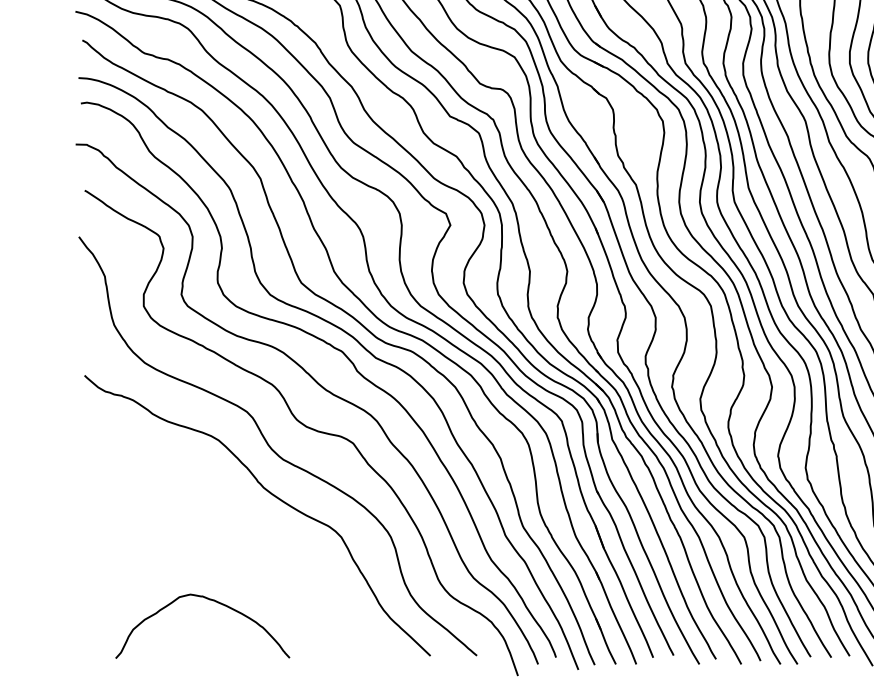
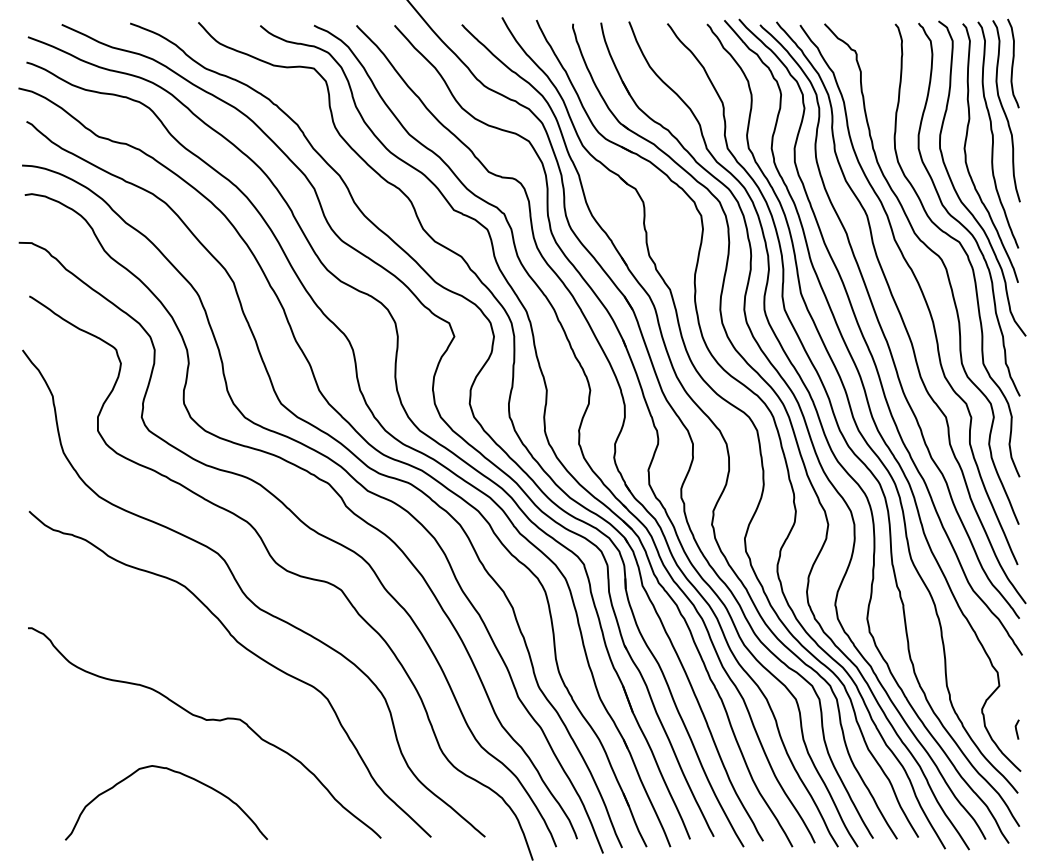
curve: (235, 555) -> (204, 720), added

